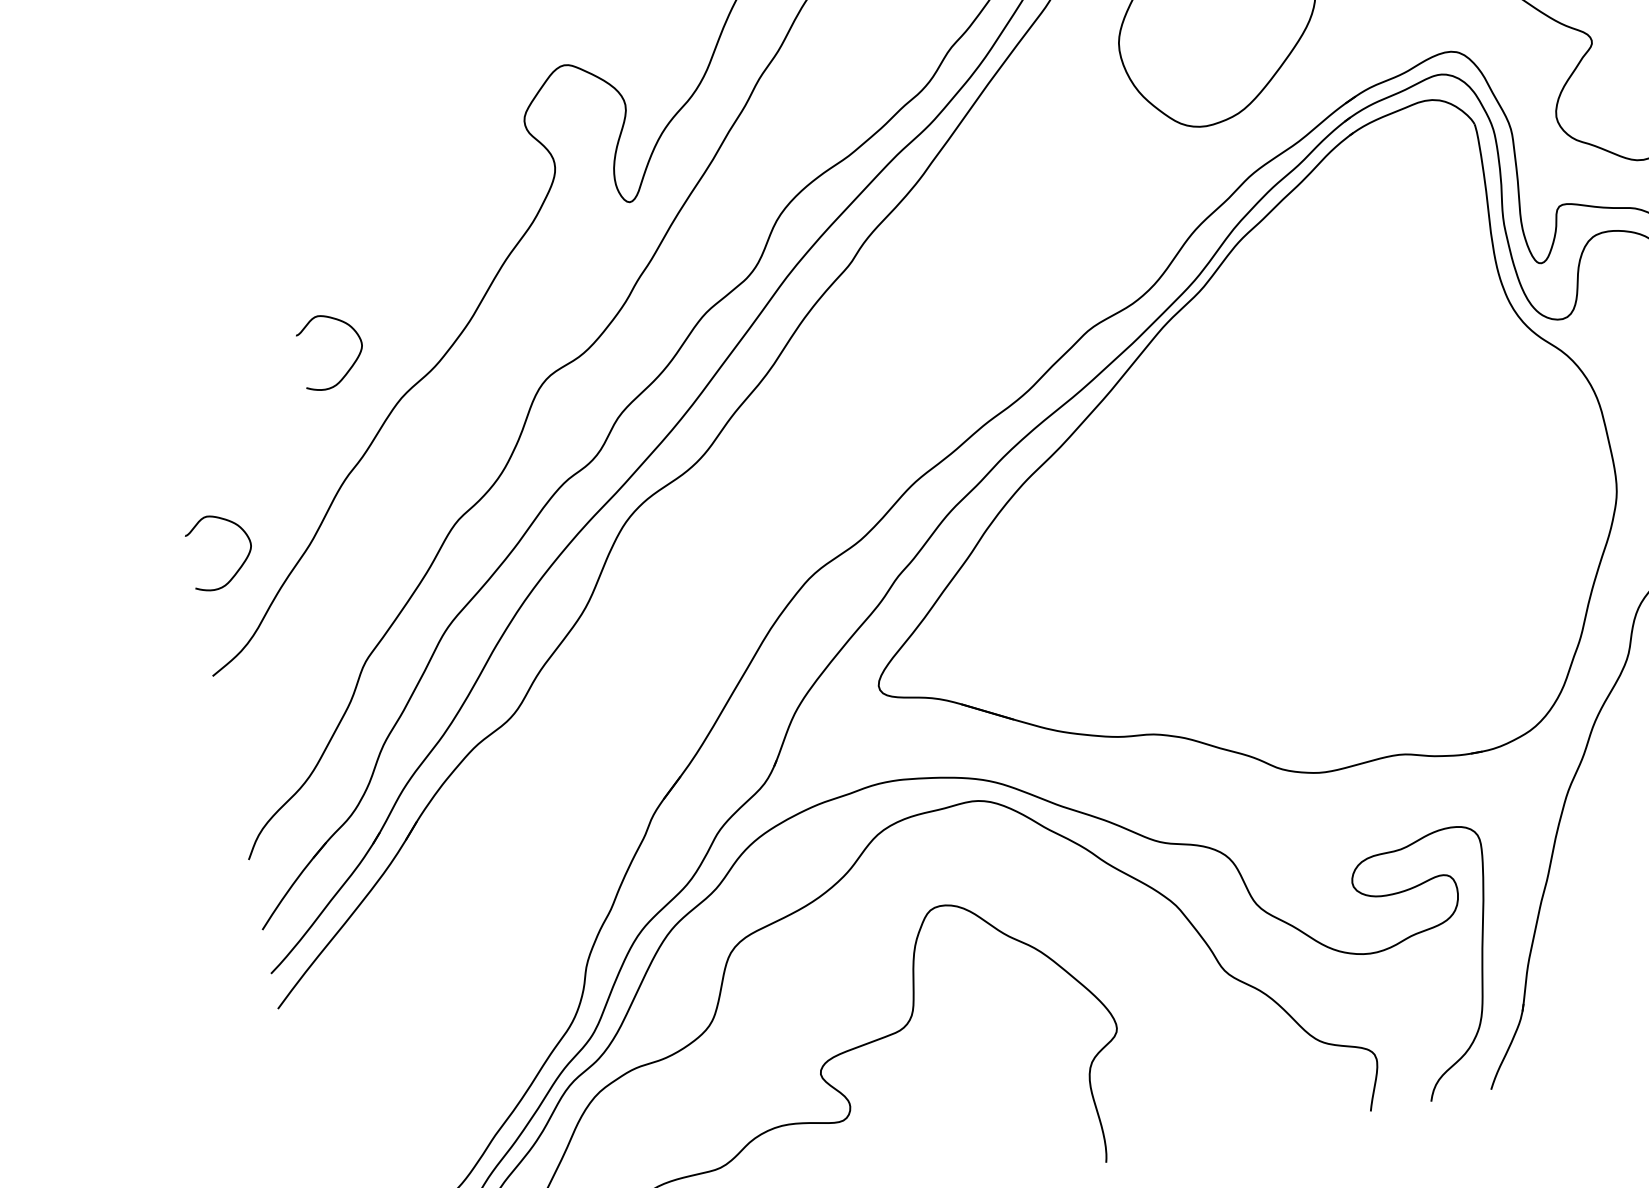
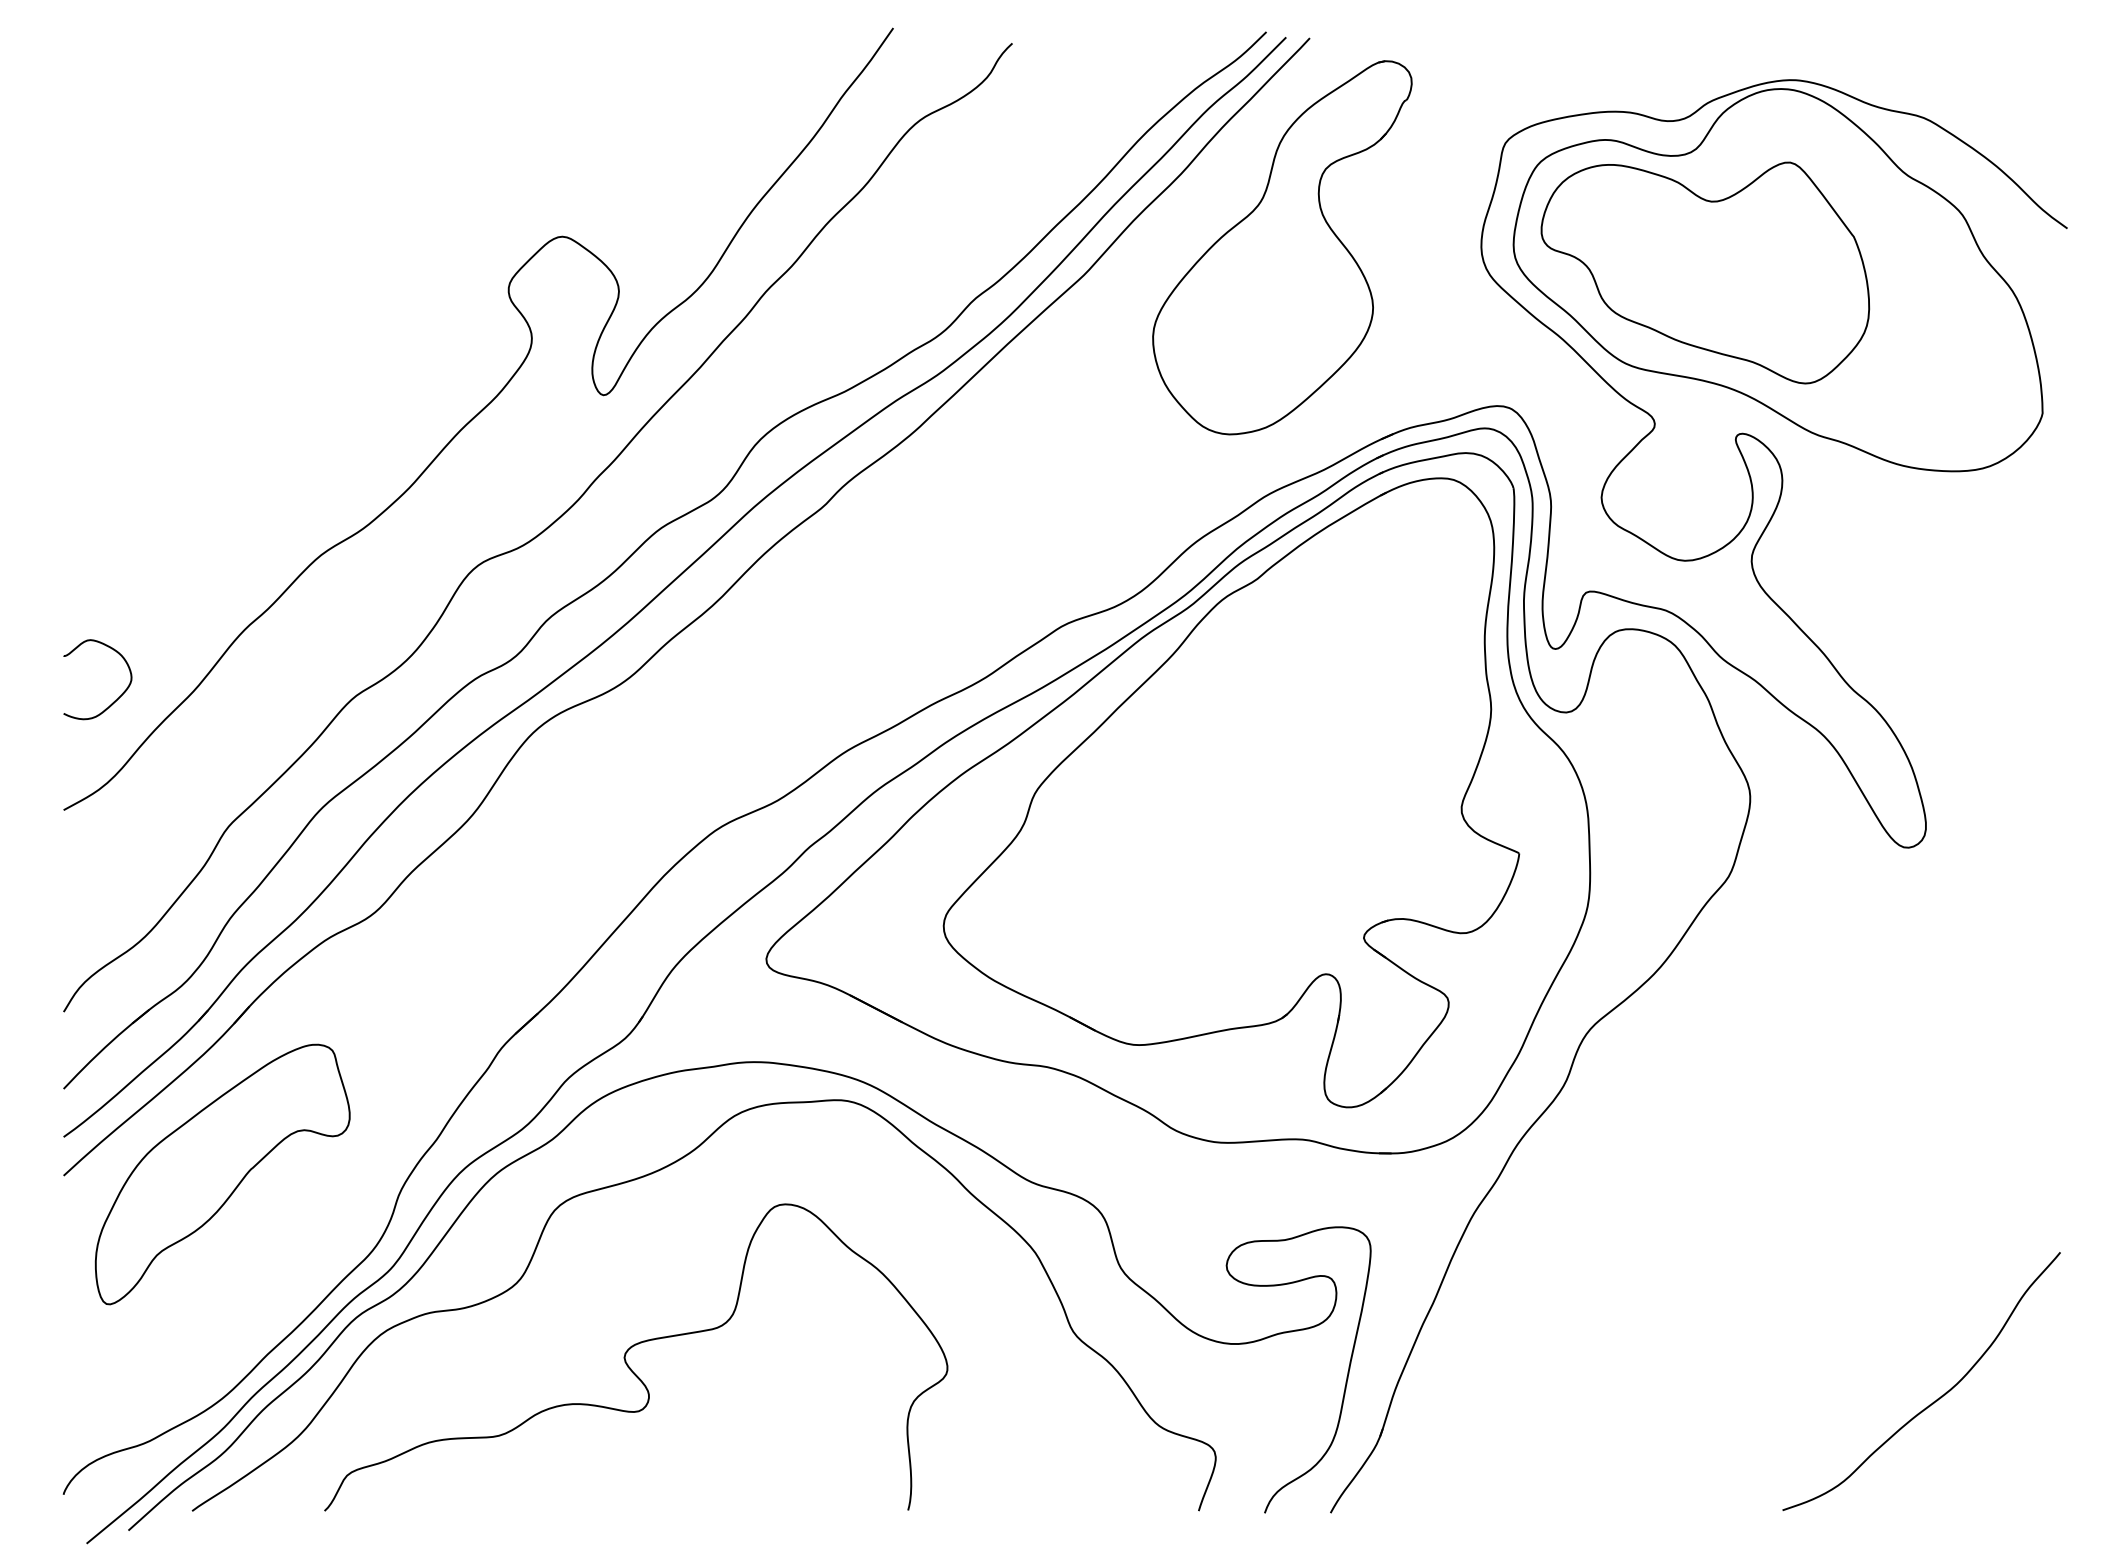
curve: (350, 366) -> (273, 511), removed
part: (1272, 451) -> (1231, 792), added
part: (422, 979) -> (222, 1174), added

